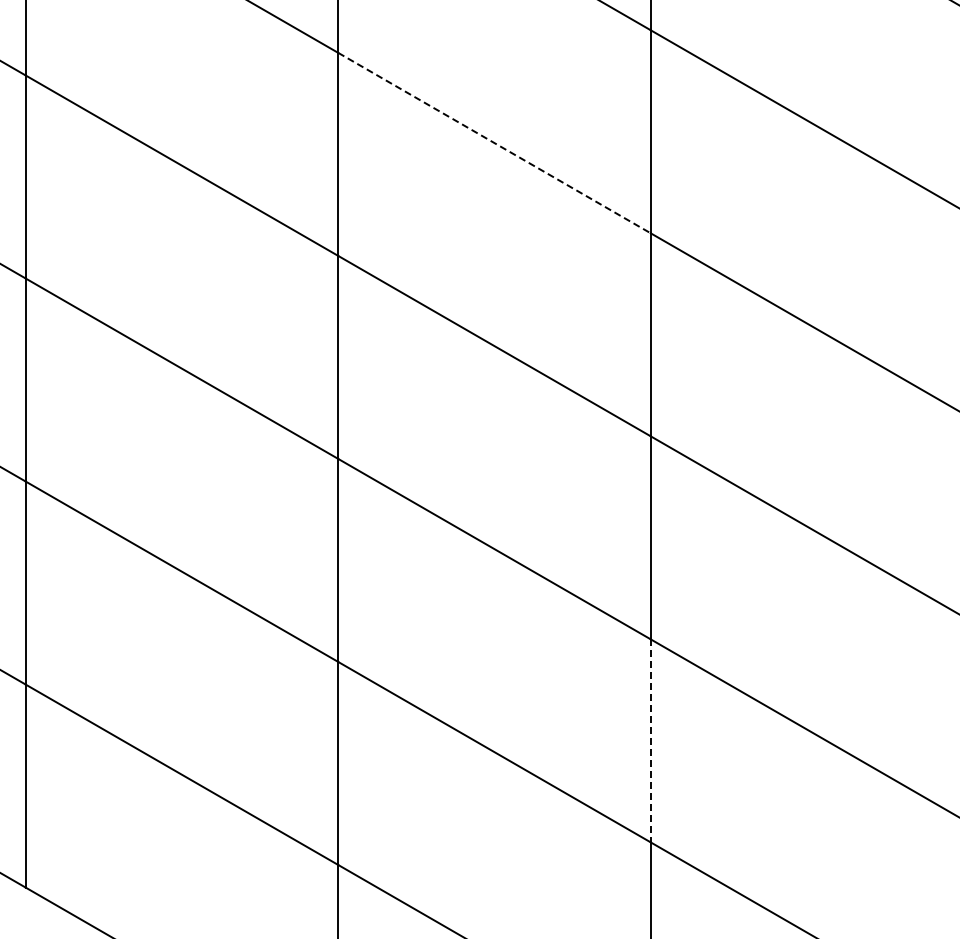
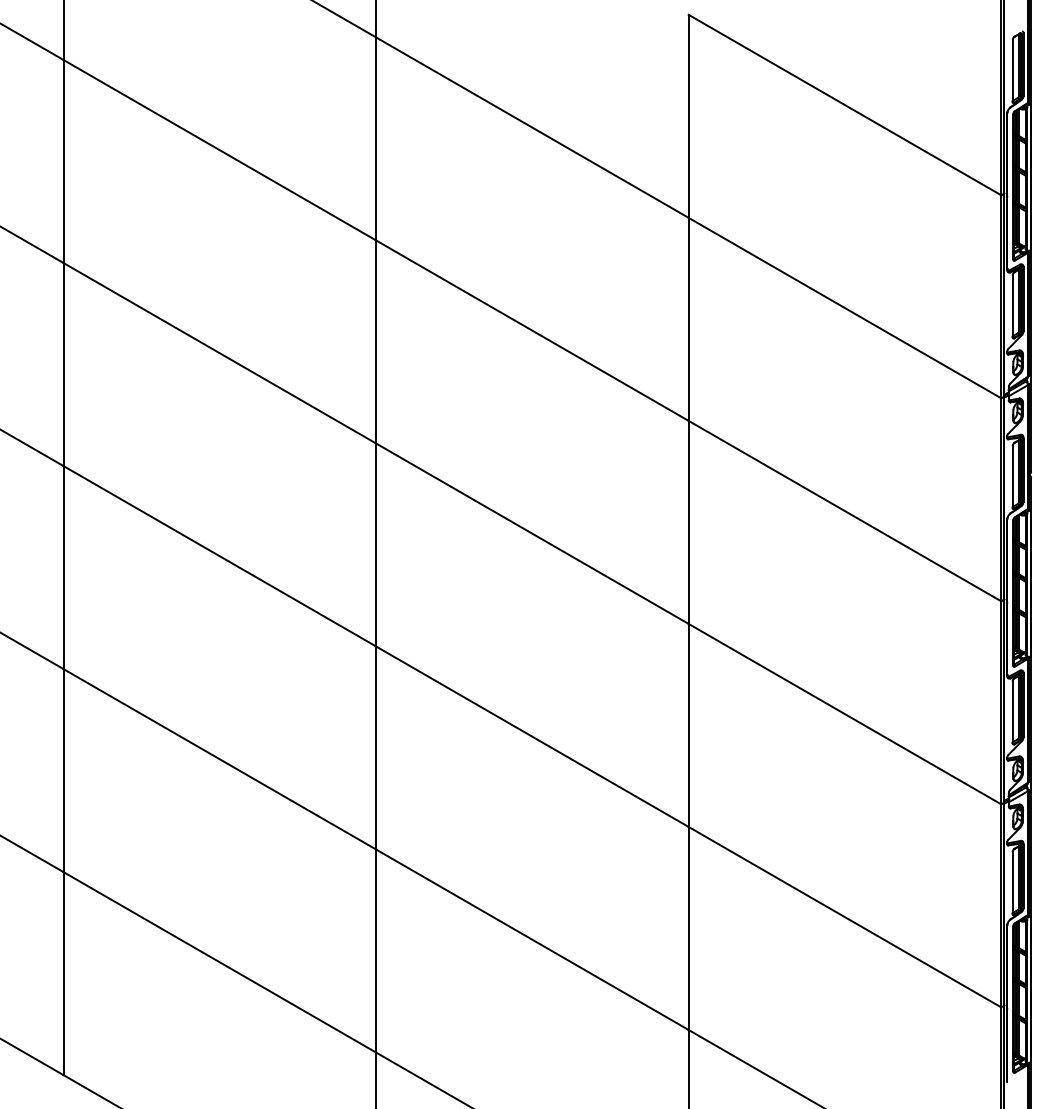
line: (494, 142) -> (532, 330), dashed -> solid
line: (650, 740) -> (688, 928), dashed -> solid

